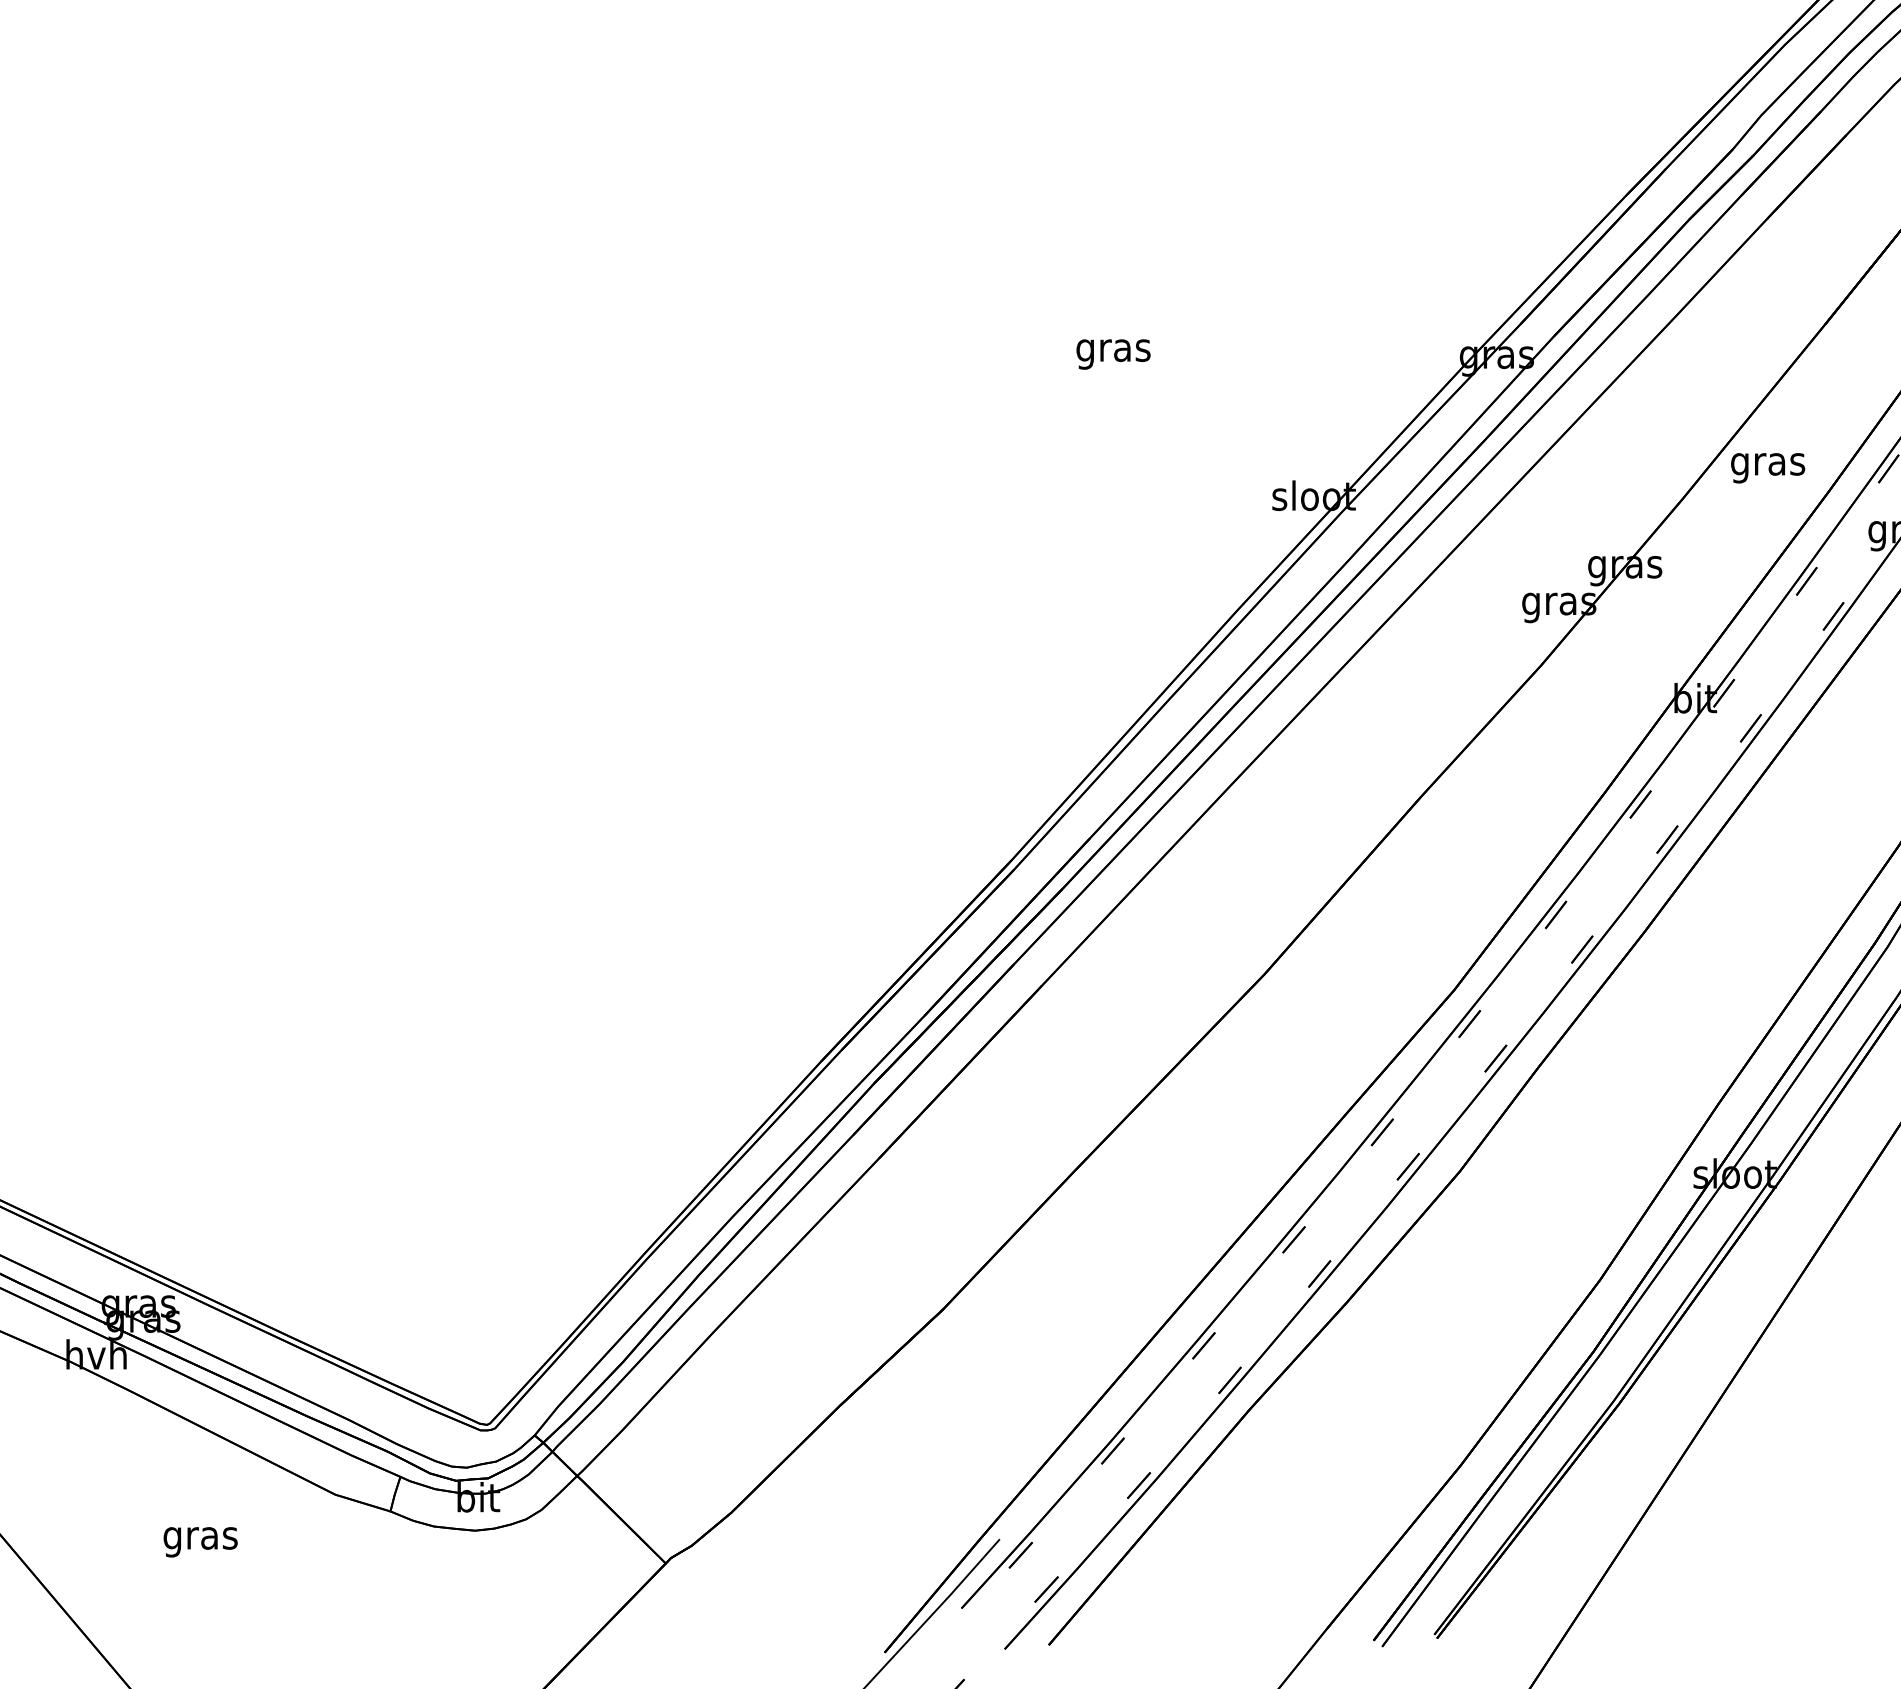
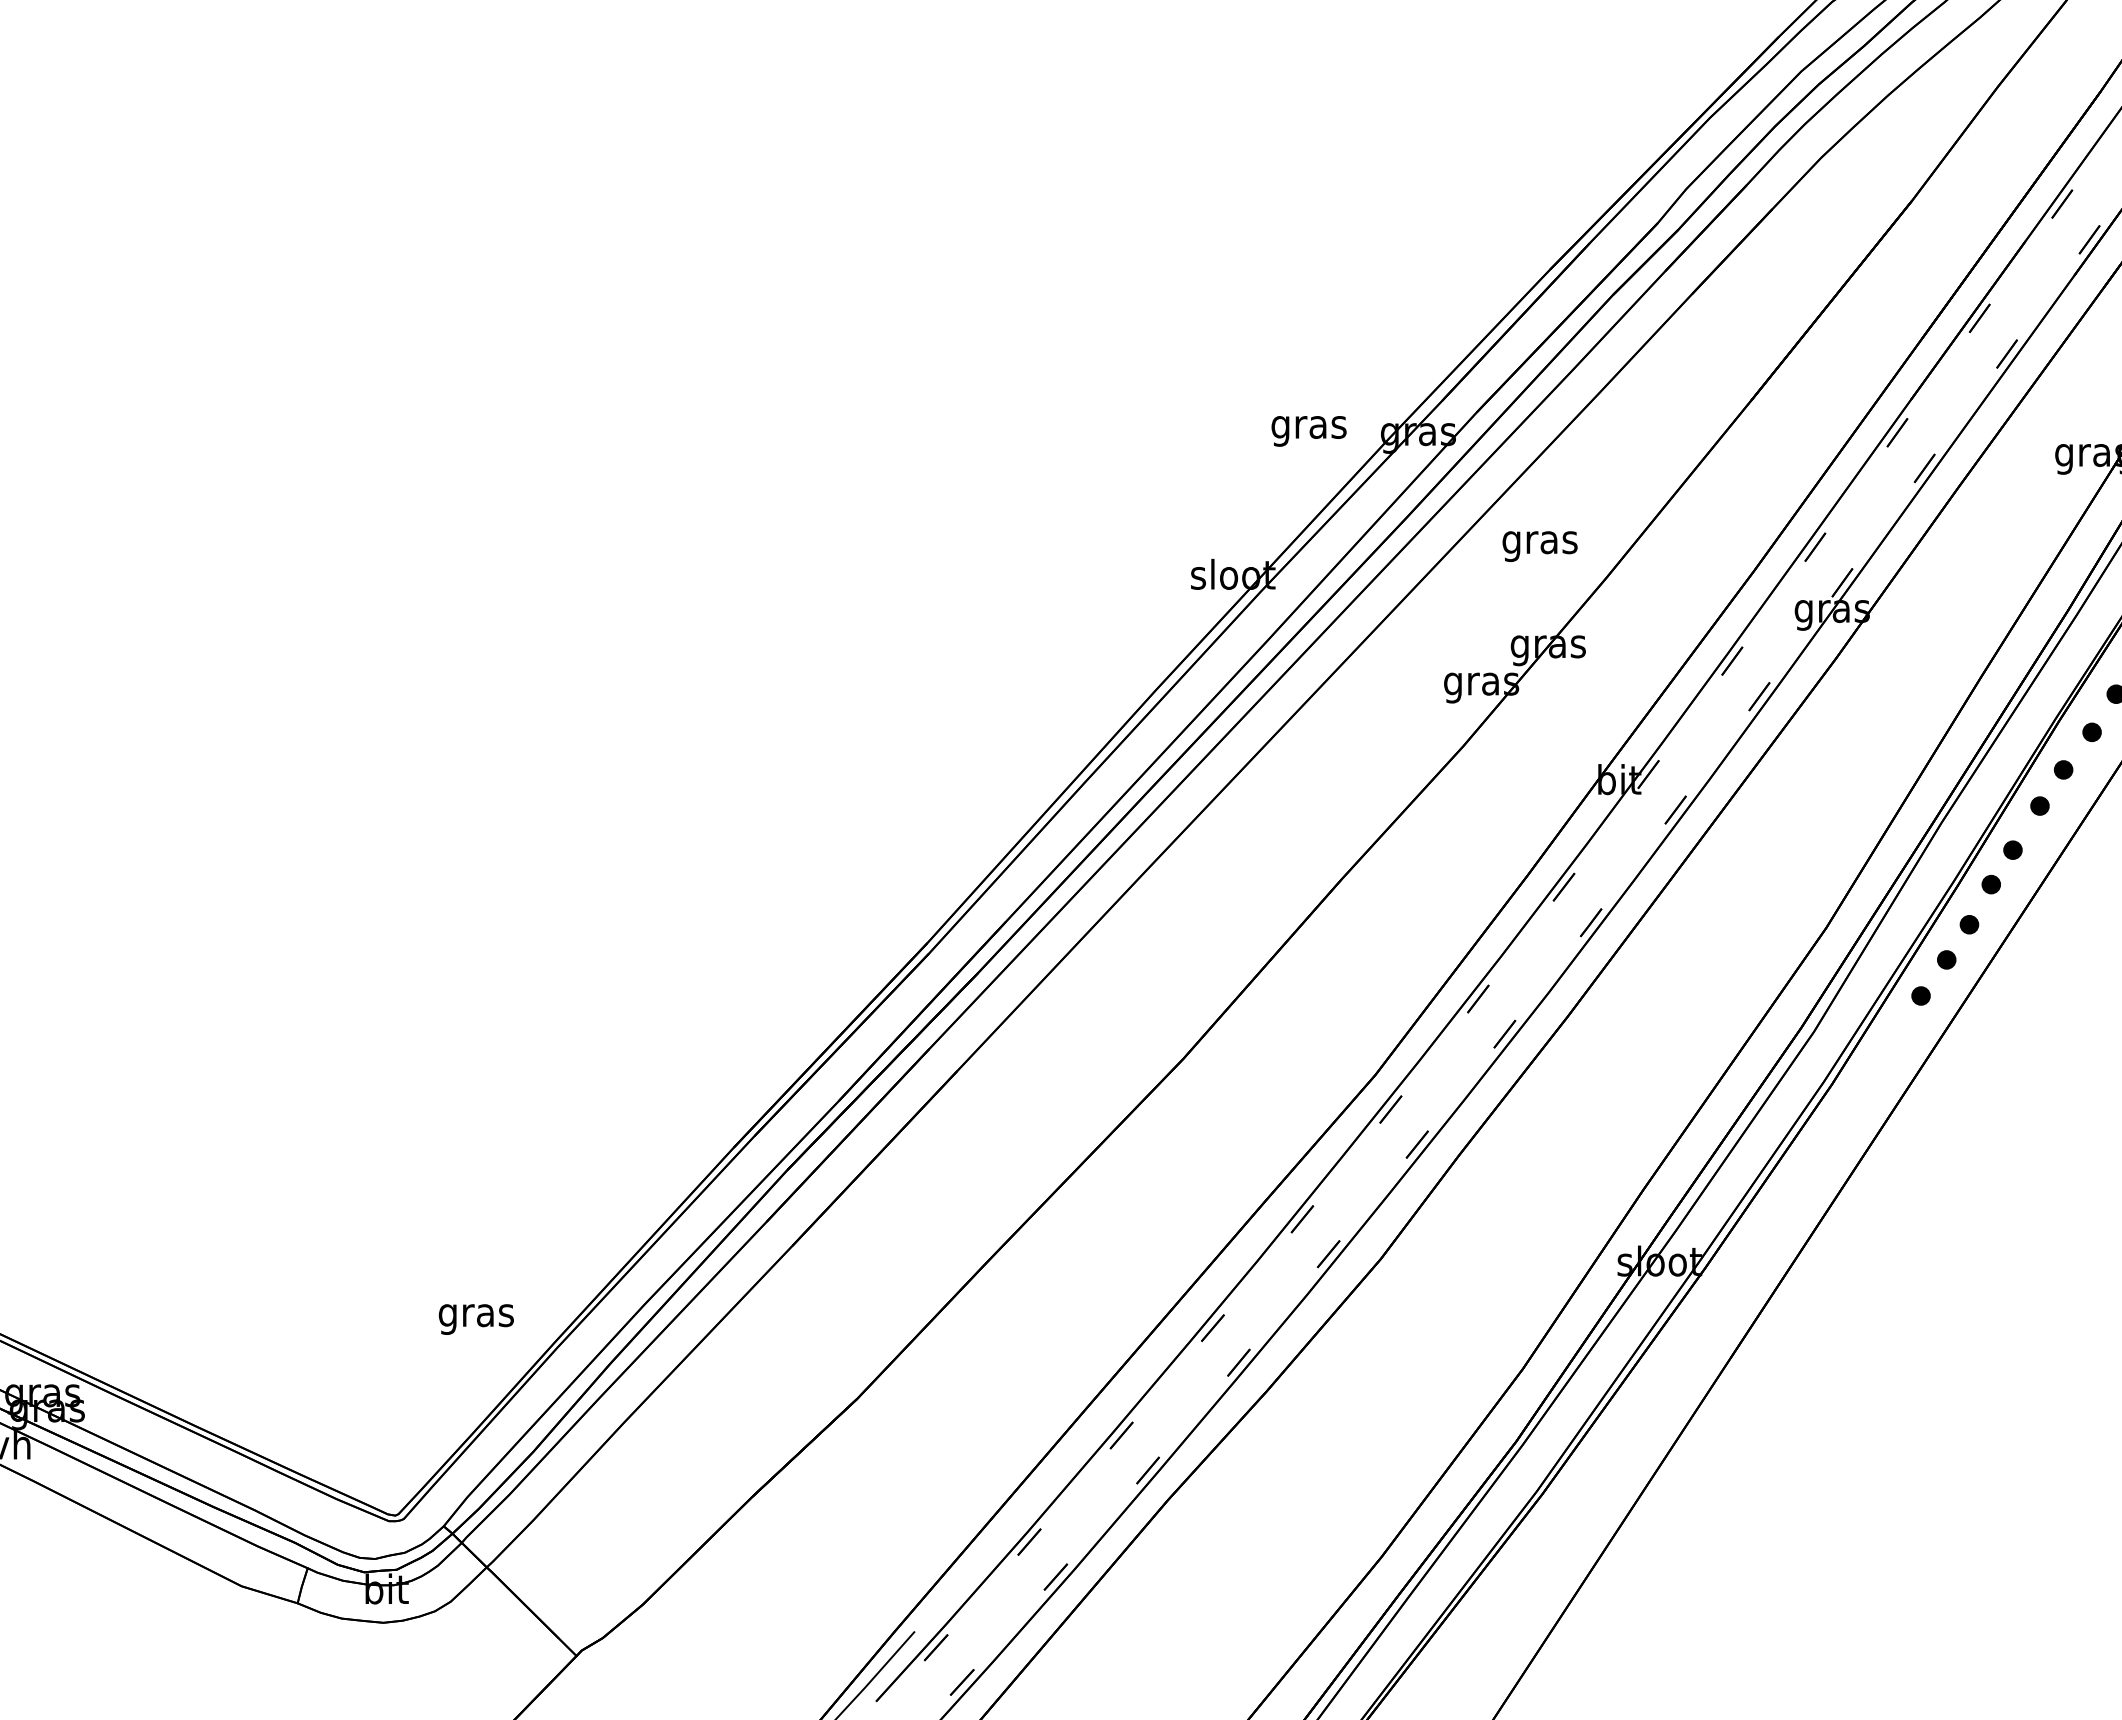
text: (1112, 354) -> (1308, 431), moved
text: (1767, 468) -> (1539, 546), moved
text: (199, 1542) -> (475, 1319), moved

